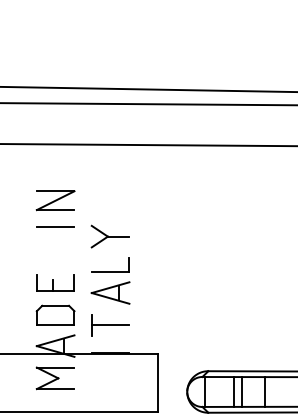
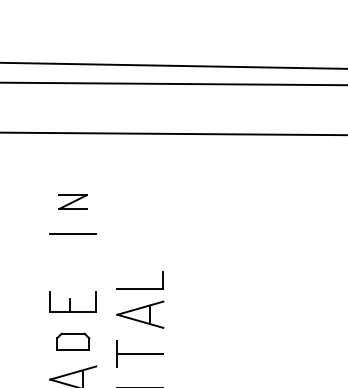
part: (55, 200) -> (73, 201), size x0.6
part: (109, 236) -> (139, 245), removed
part: (55, 314) -> (73, 340), size x0.7

